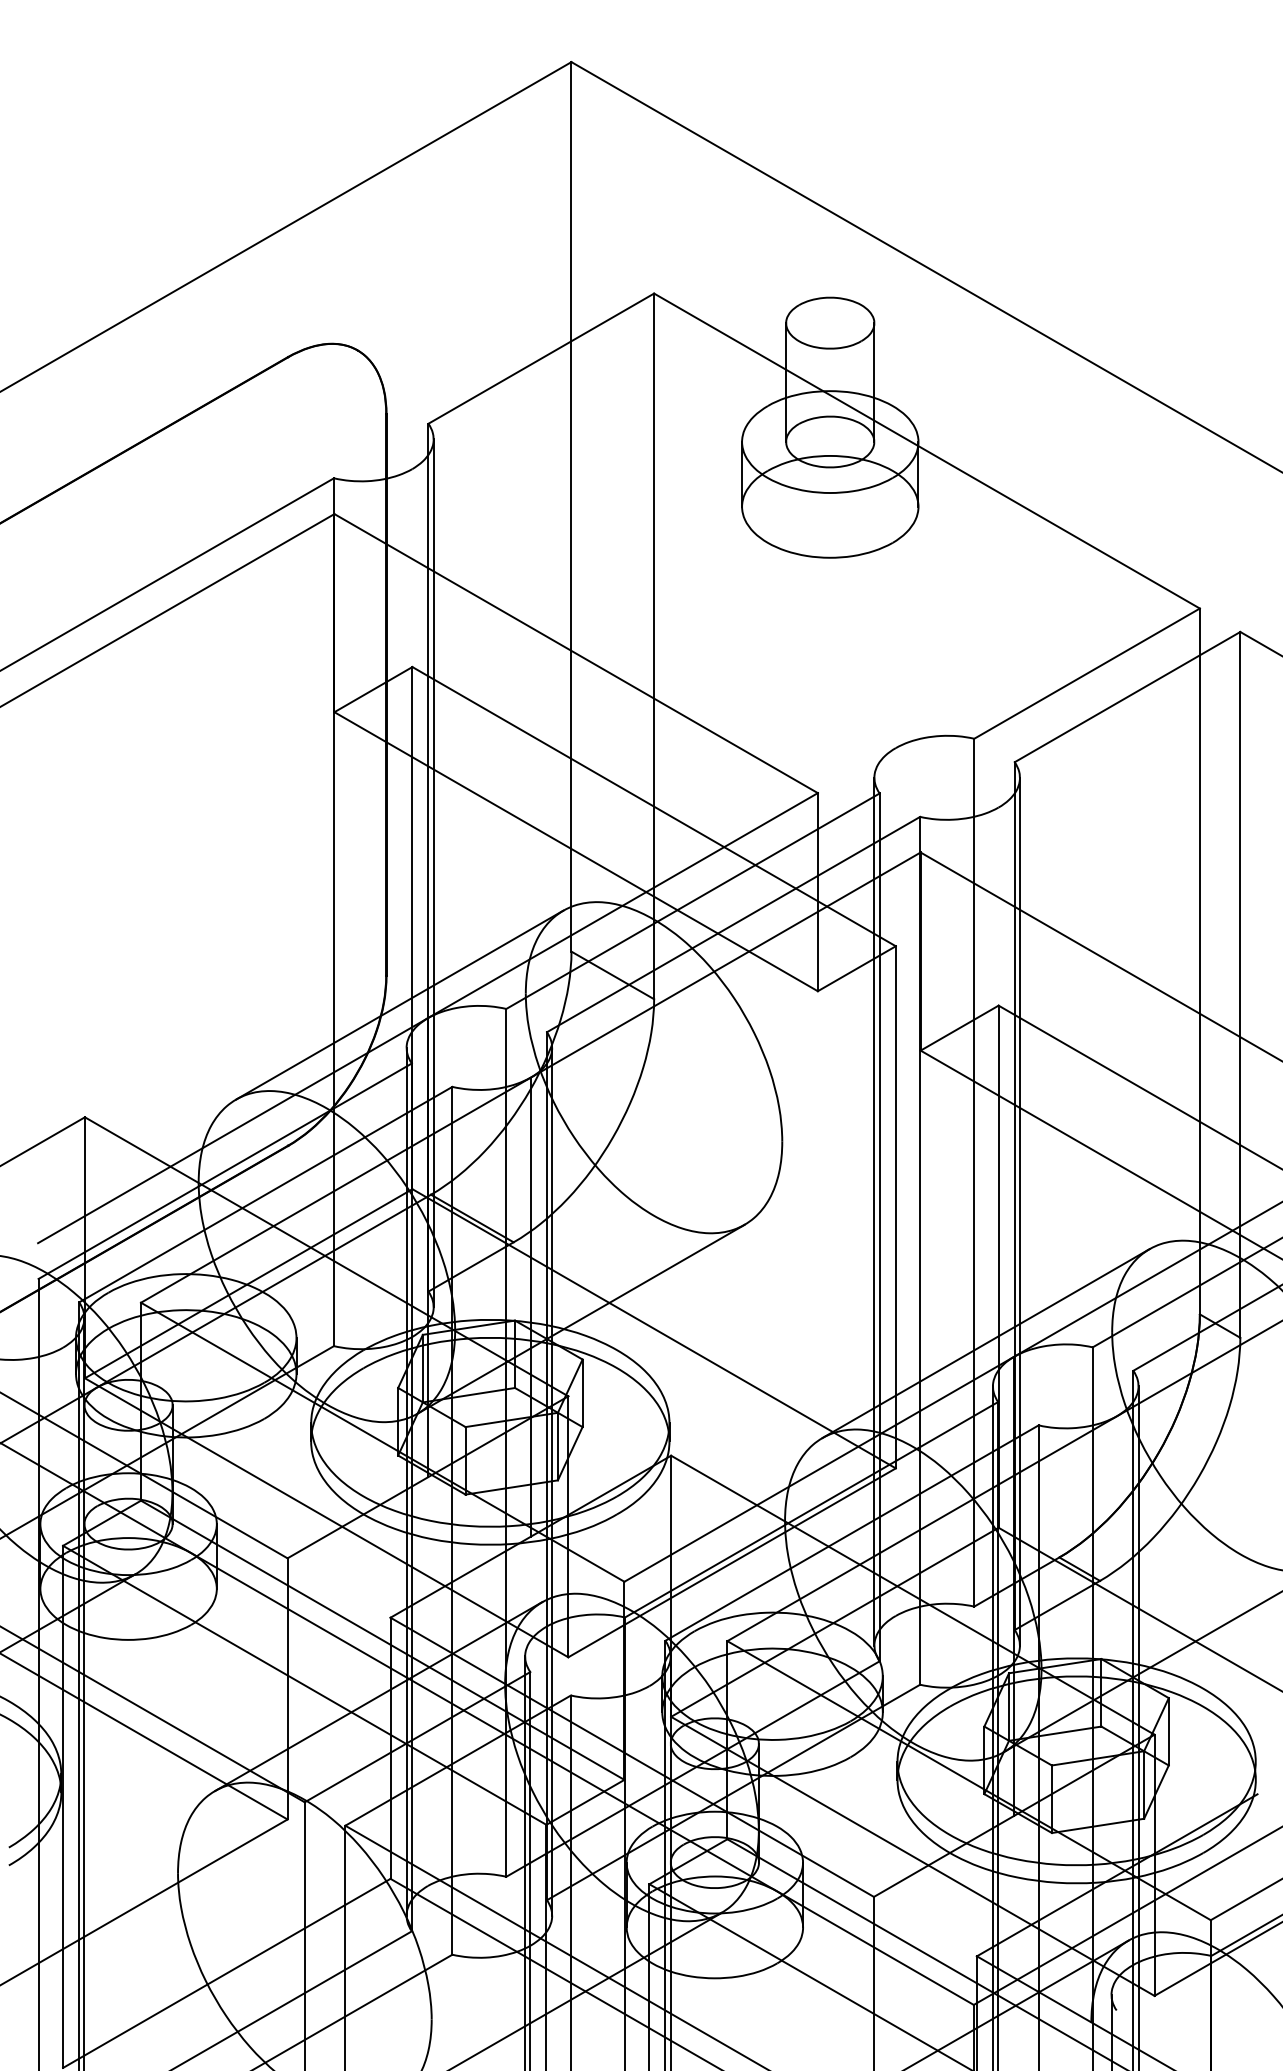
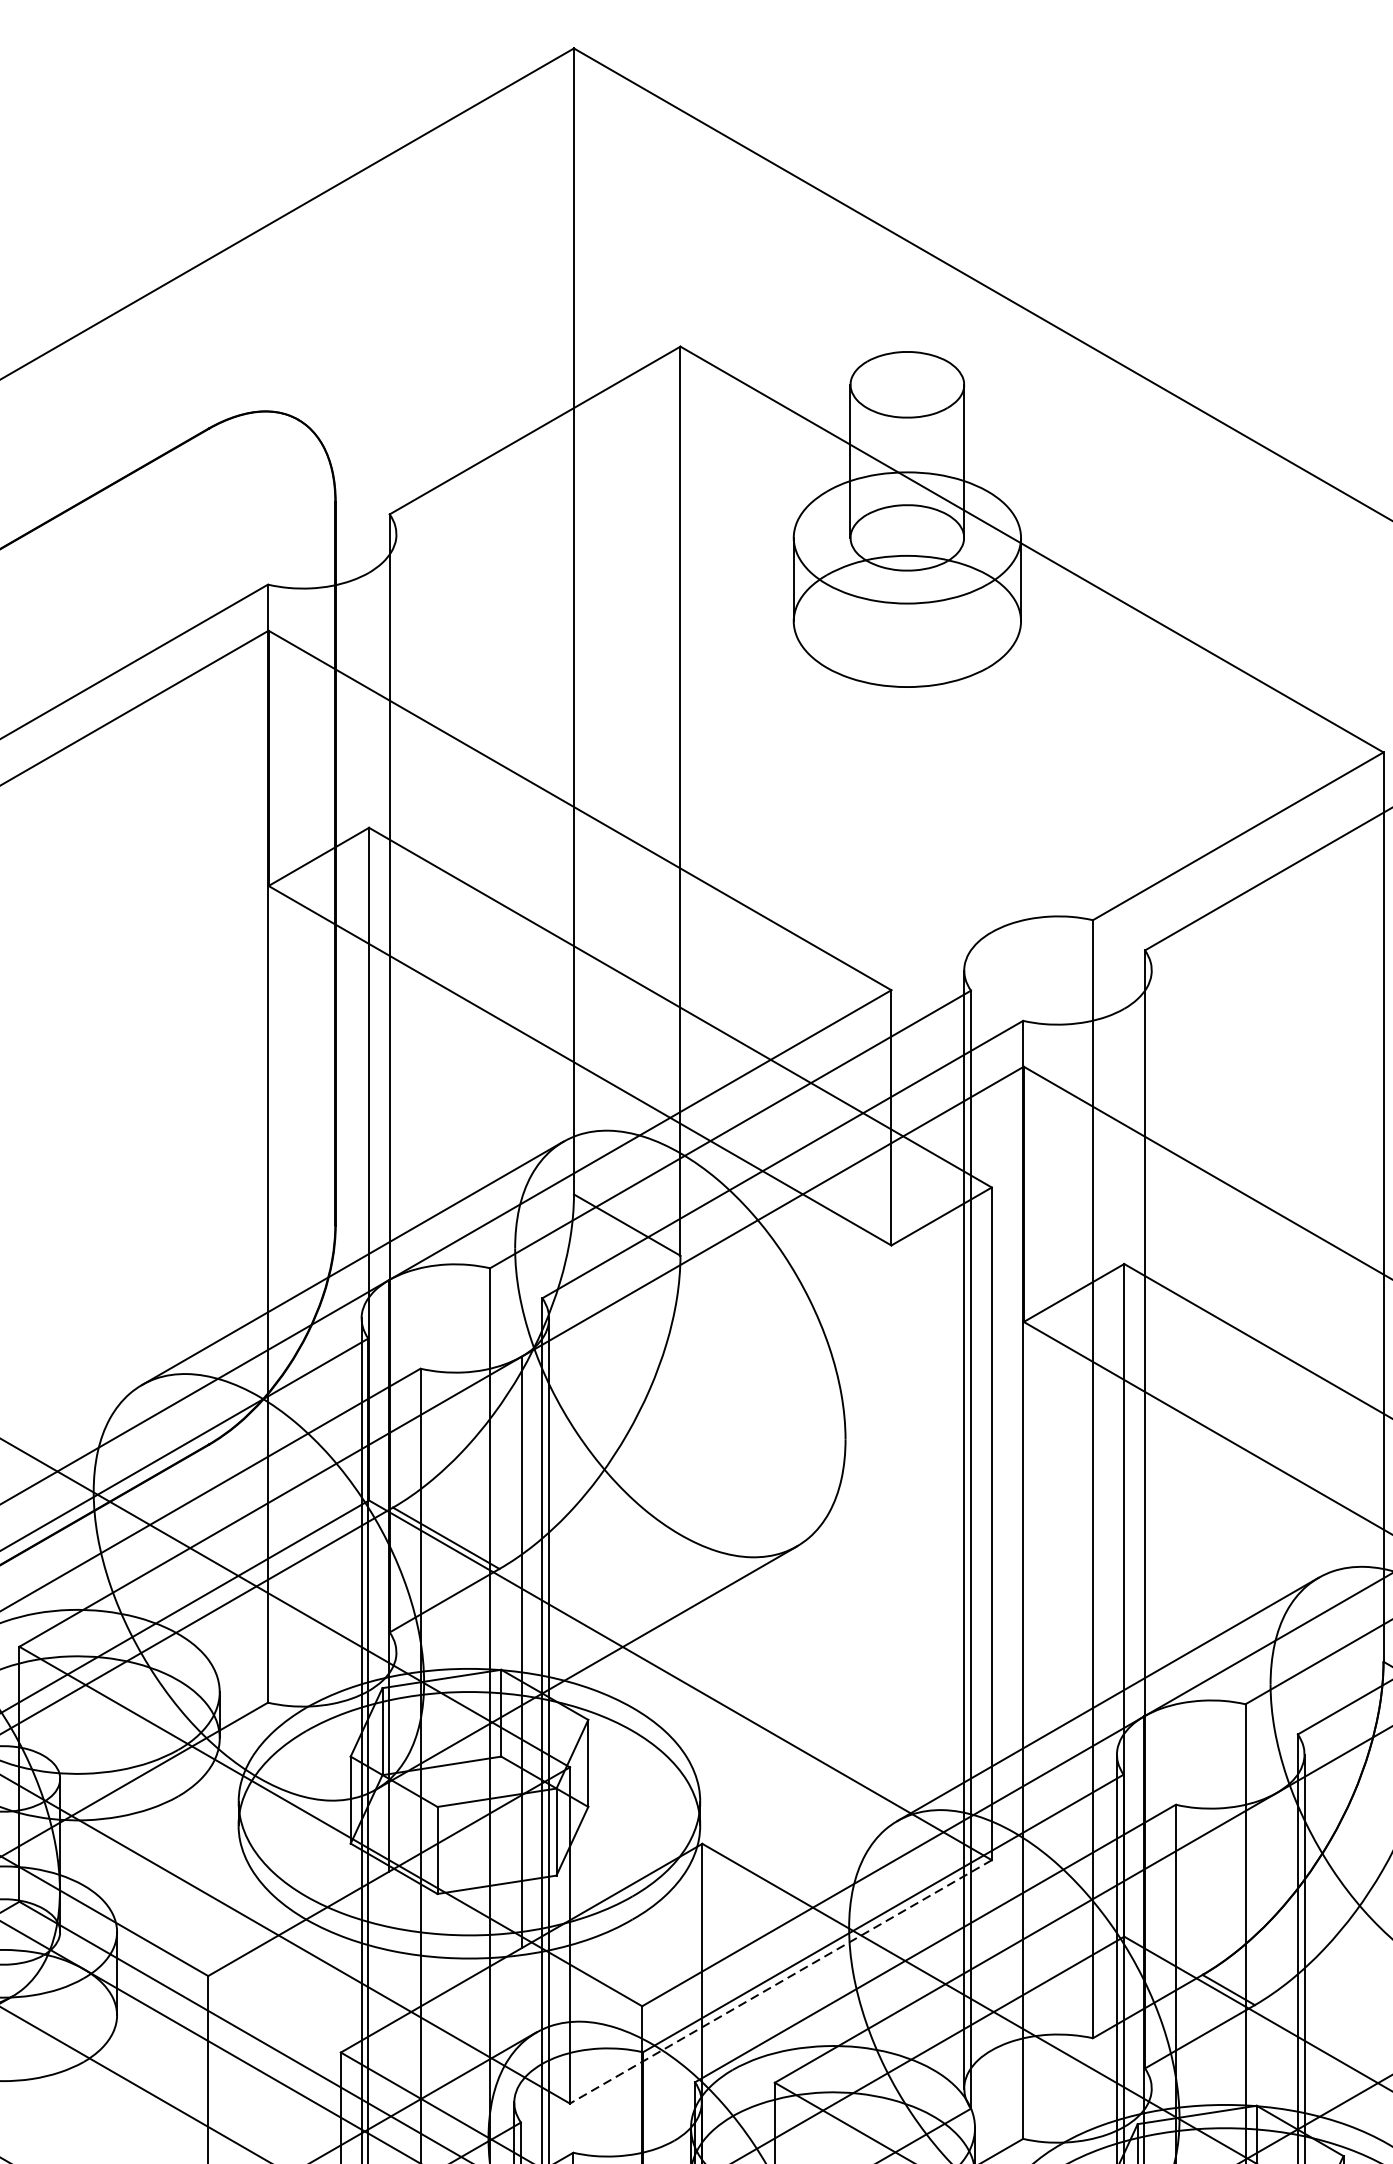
line: (433, 873) -> (396, 1093), removed
line: (1019, 1211) -> (1151, 1529), removed
line: (731, 1563) -> (780, 1982), solid -> dashed

